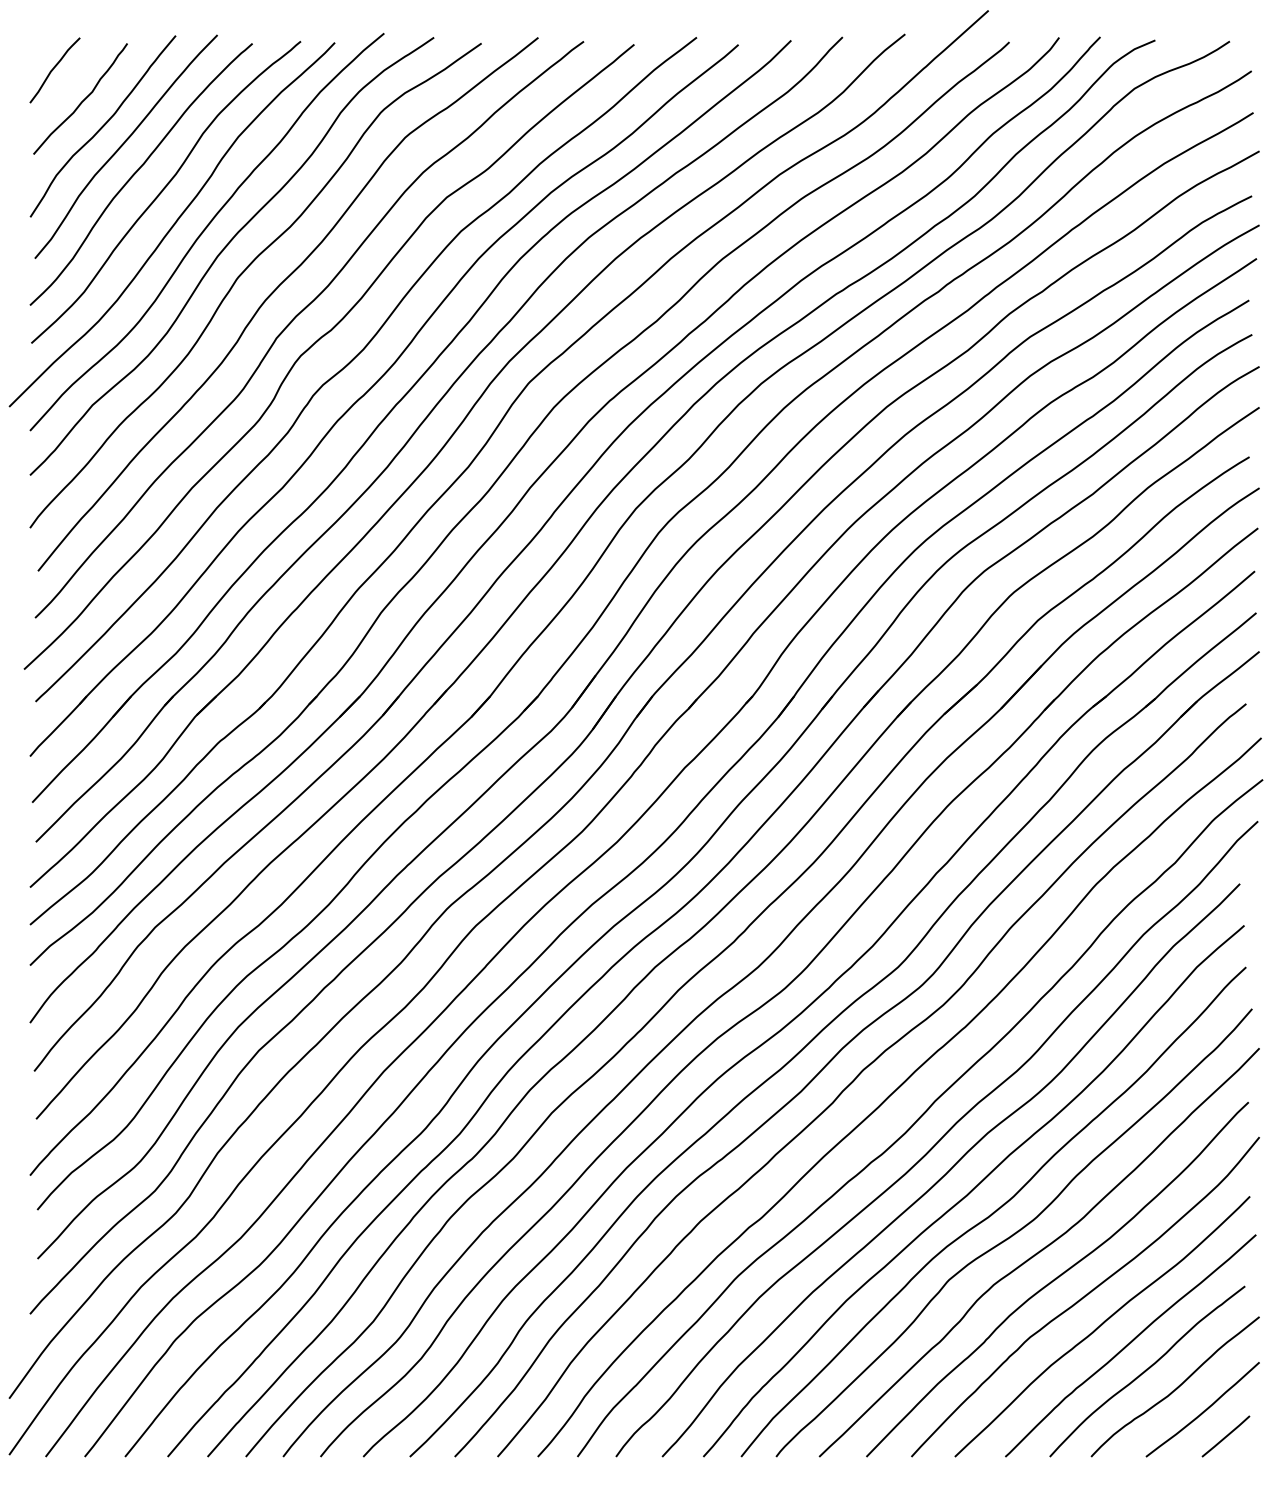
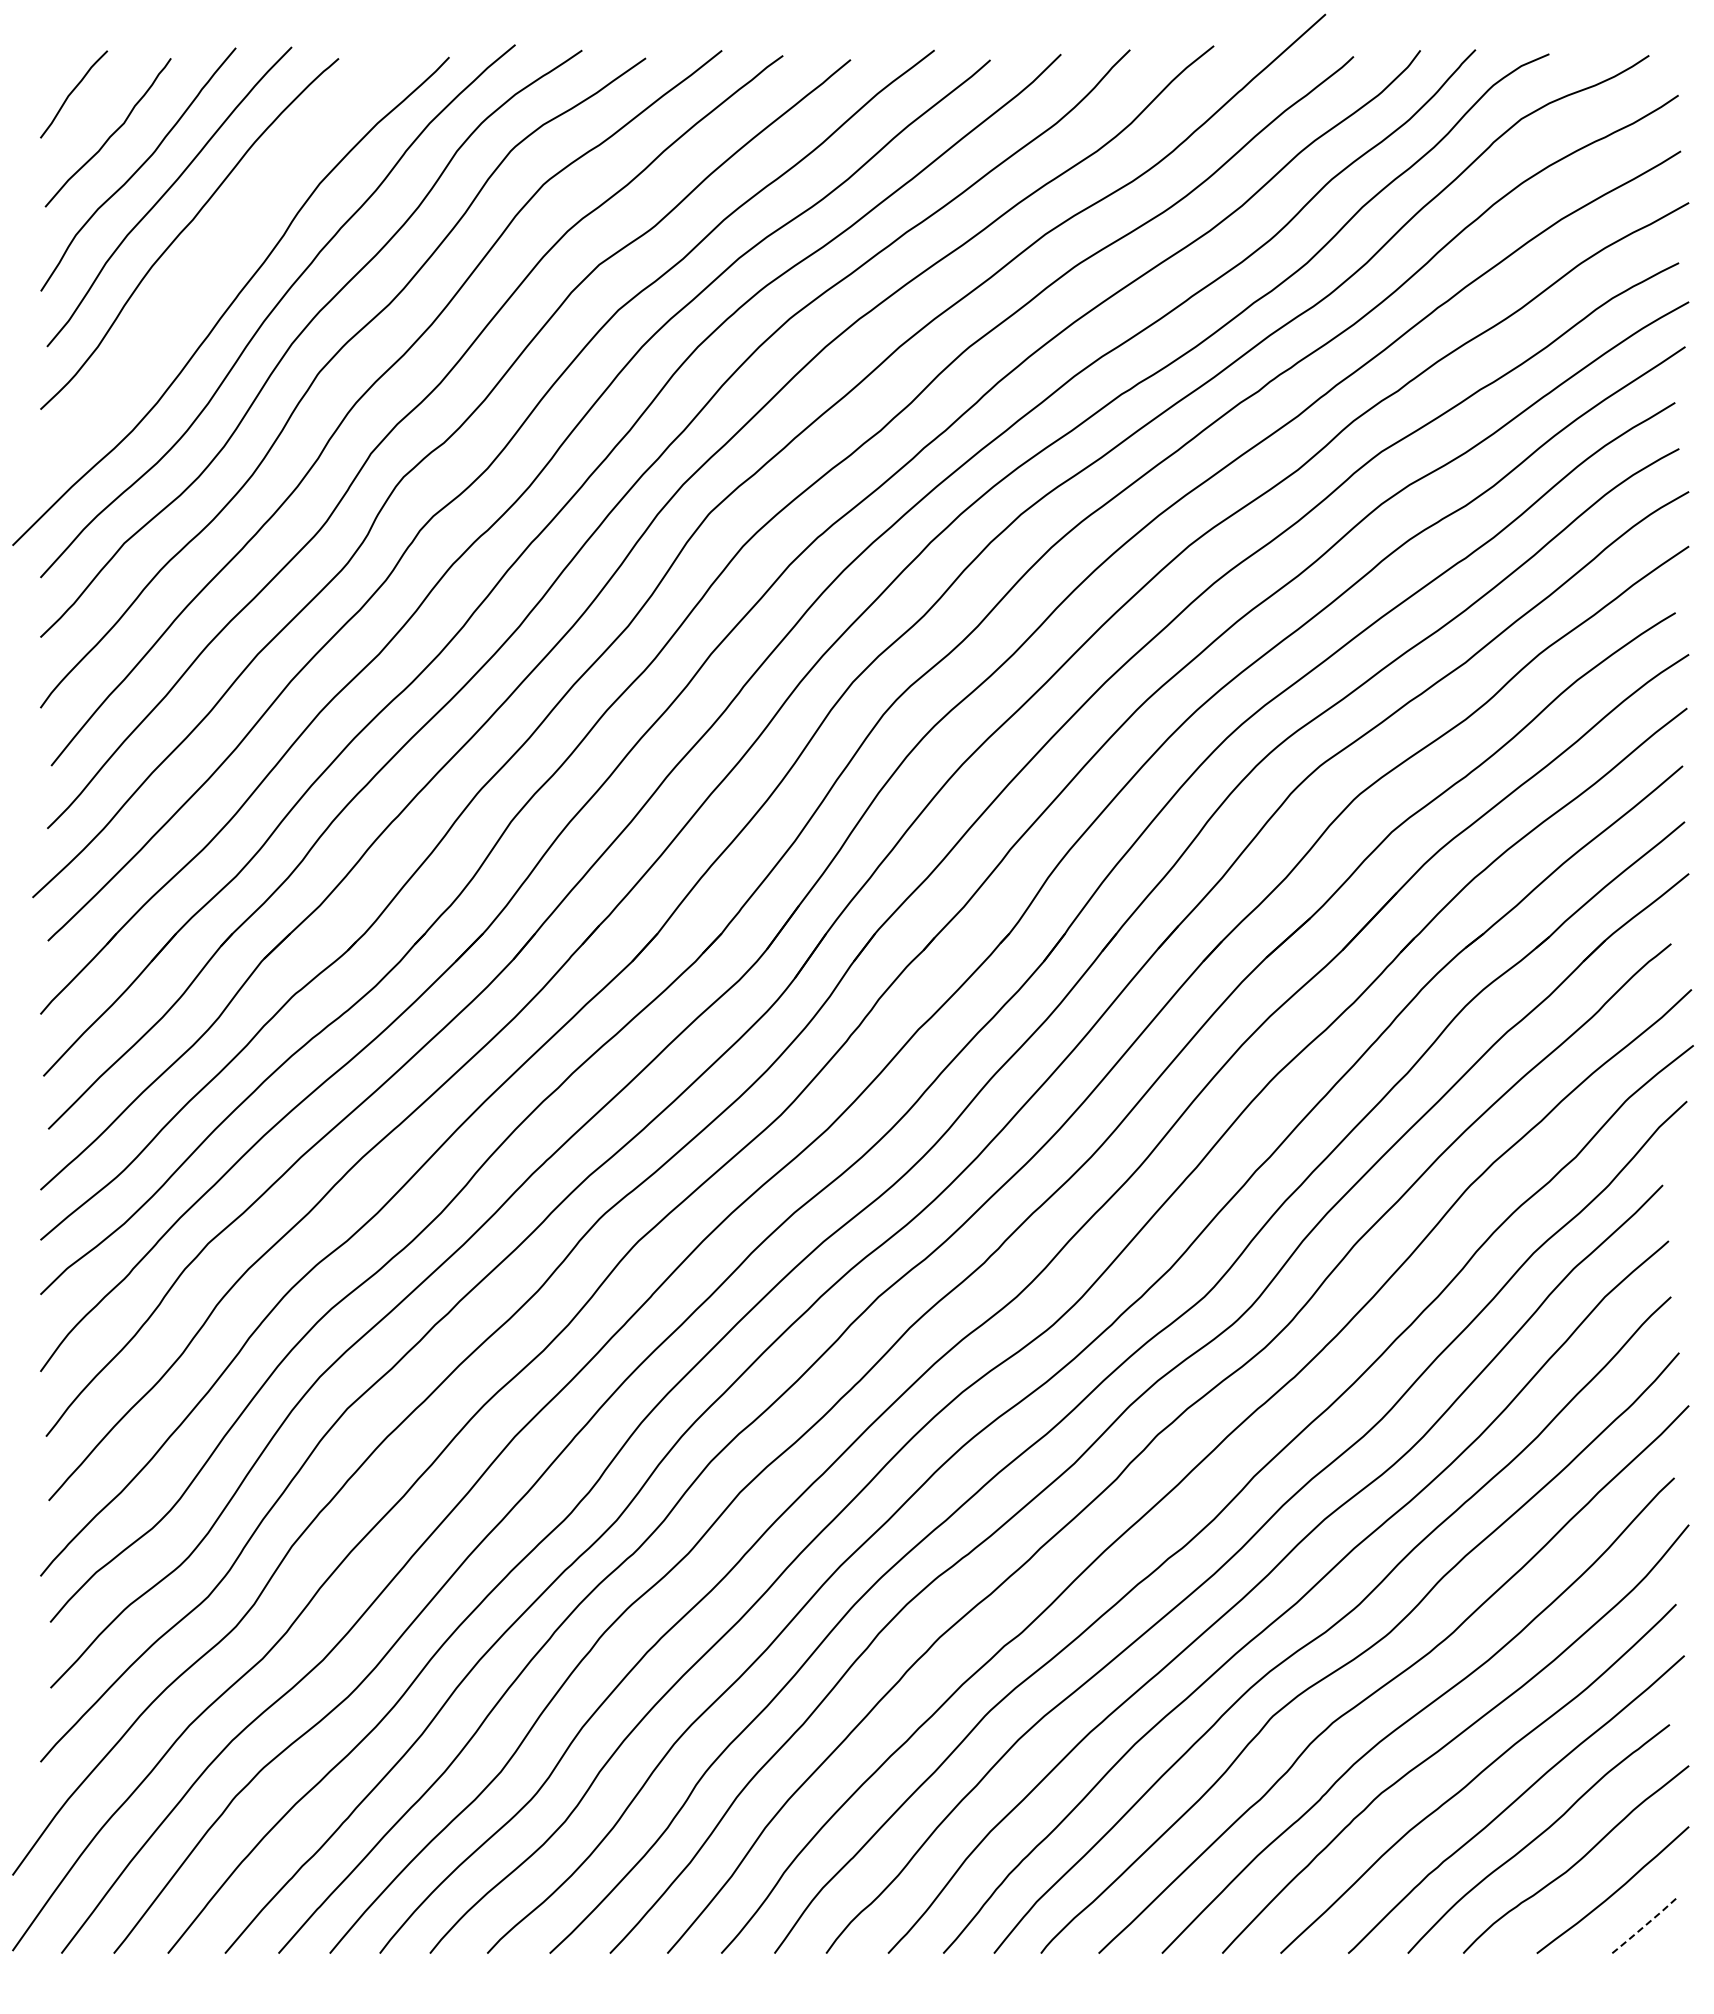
curve: (164, 189) -> (220, 254), removed
line: (1226, 1436) -> (1644, 1926), solid -> dashed

